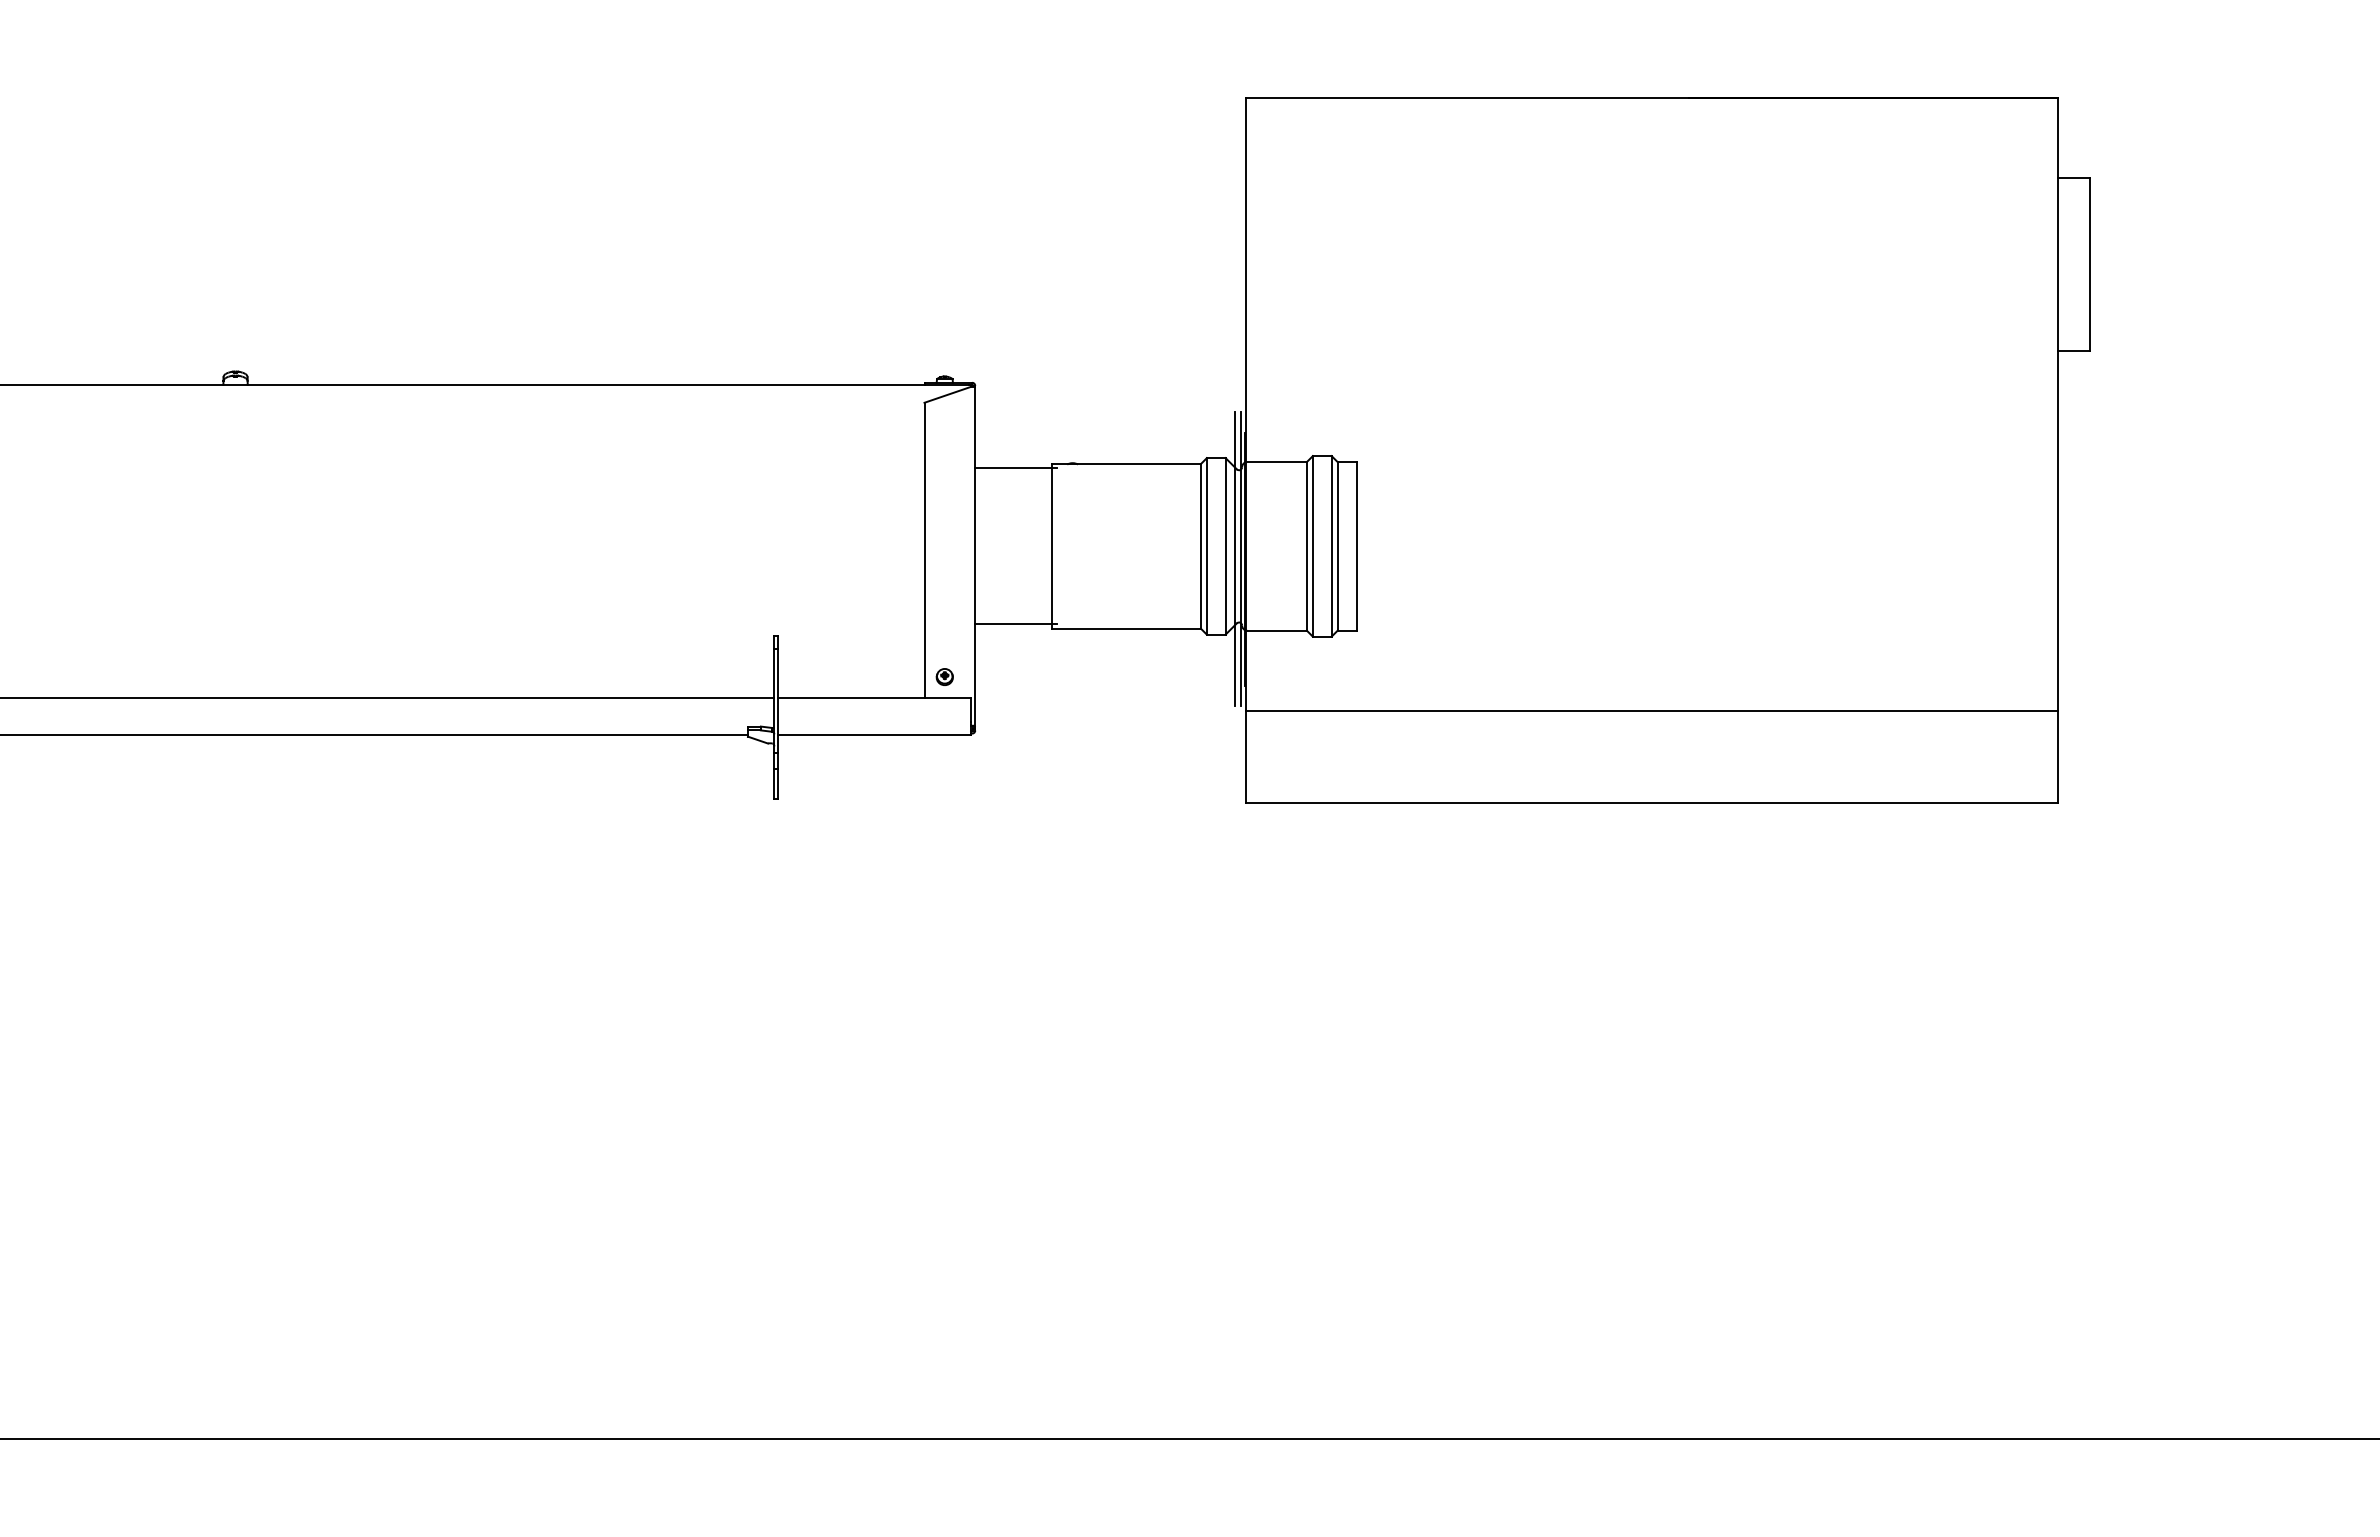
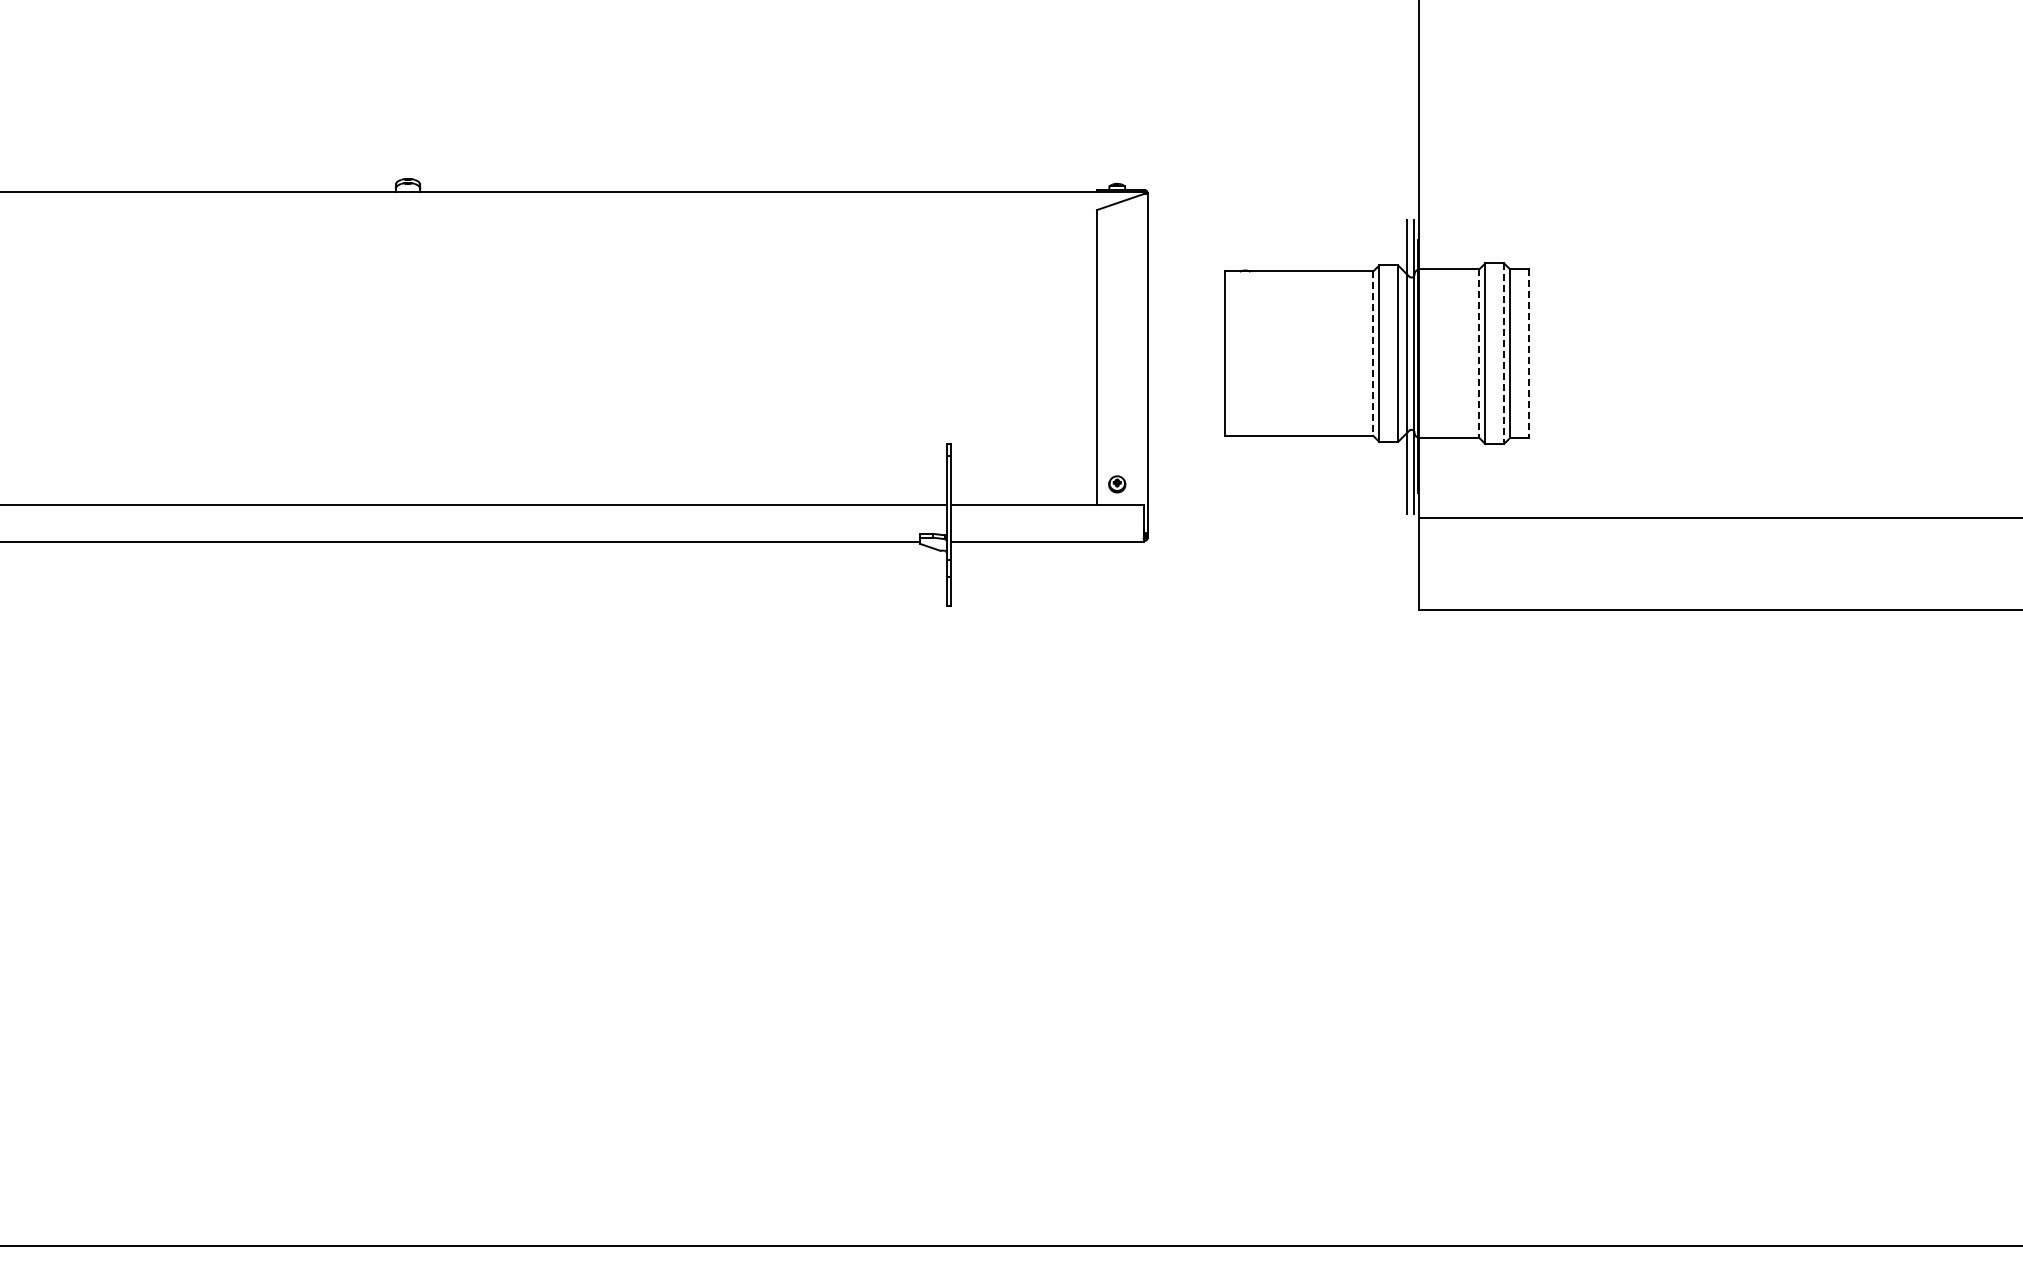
line: (1015, 468) -> (1187, 275), removed
line: (1200, 546) -> (1372, 353), solid -> dashed
line: (1306, 546) -> (1478, 353), solid -> dashed
line: (1331, 546) -> (1503, 353), solid -> dashed
line: (1356, 546) -> (1528, 353), solid -> dashed
line: (1015, 624) -> (1187, 431), removed

